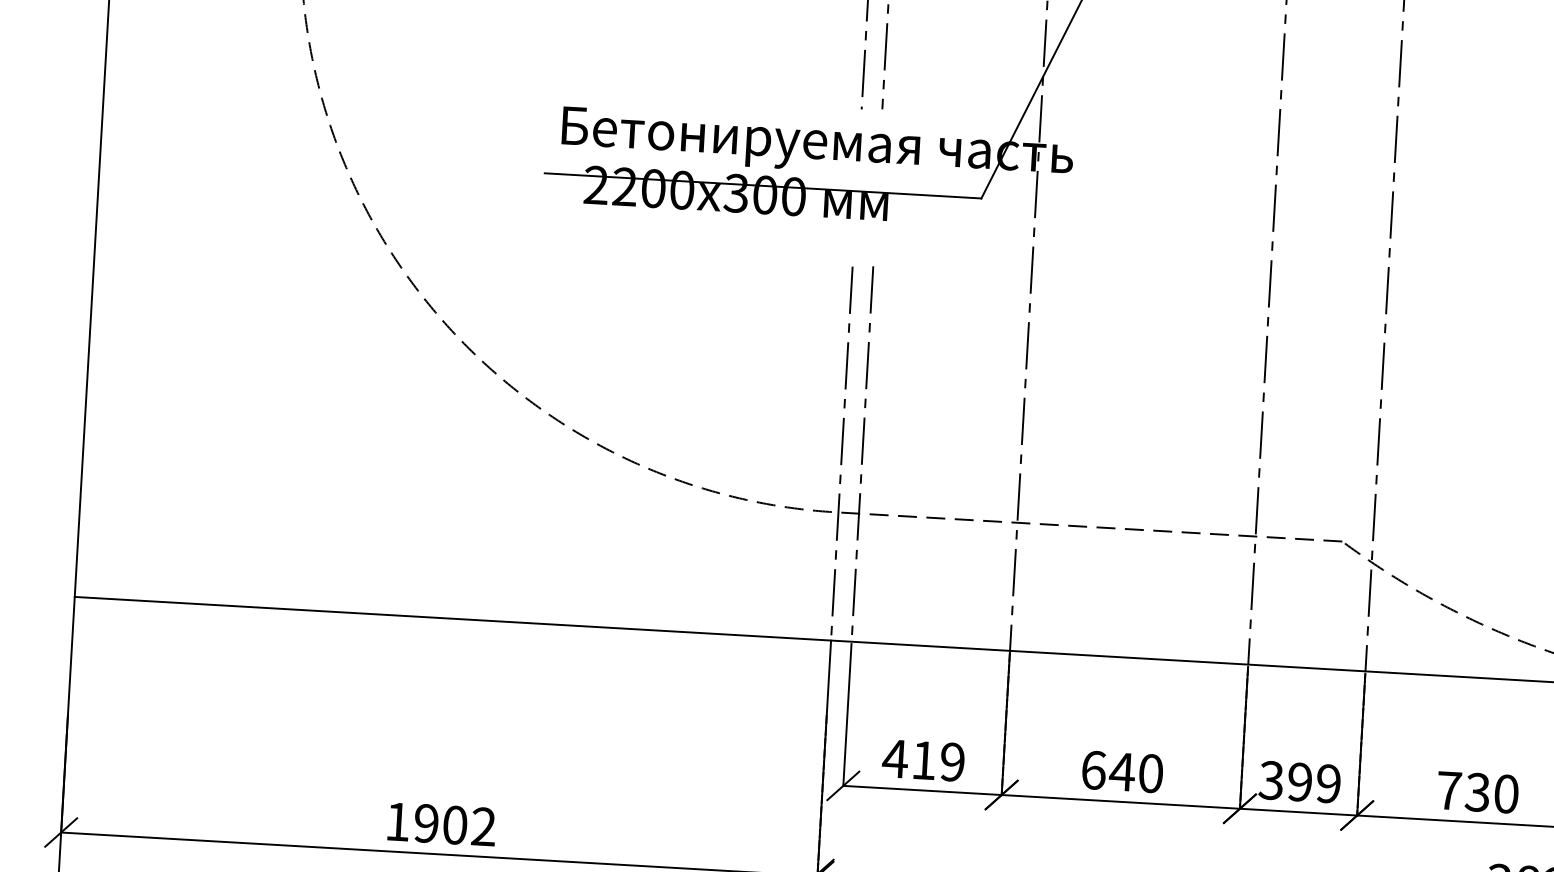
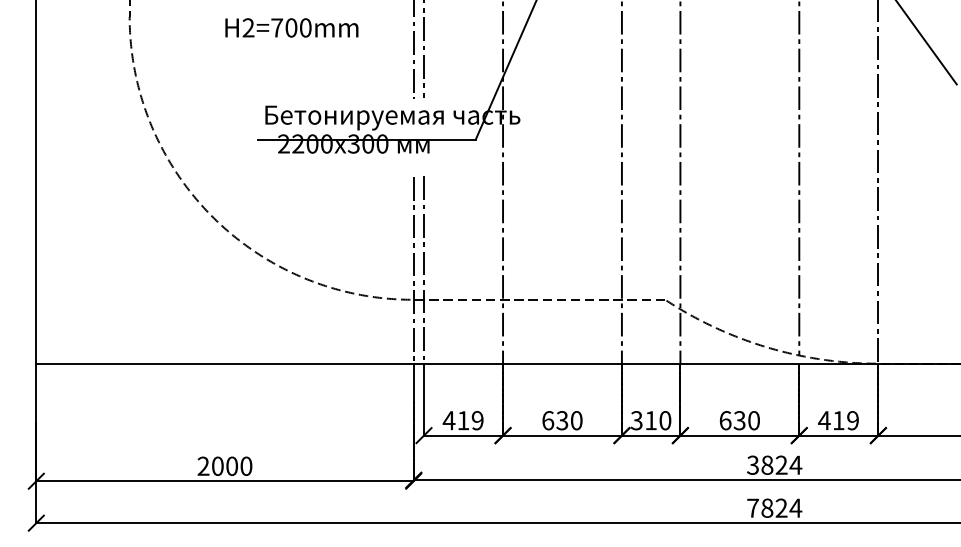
text: (1120, 771) -> (561, 420), 640 -> 630
text: (1314, 782) -> (658, 420), 399 -> 310
text: (1449, 790) -> (725, 420), 730 -> 630
text: (440, 822) -> (224, 465), 1902 -> 2000

